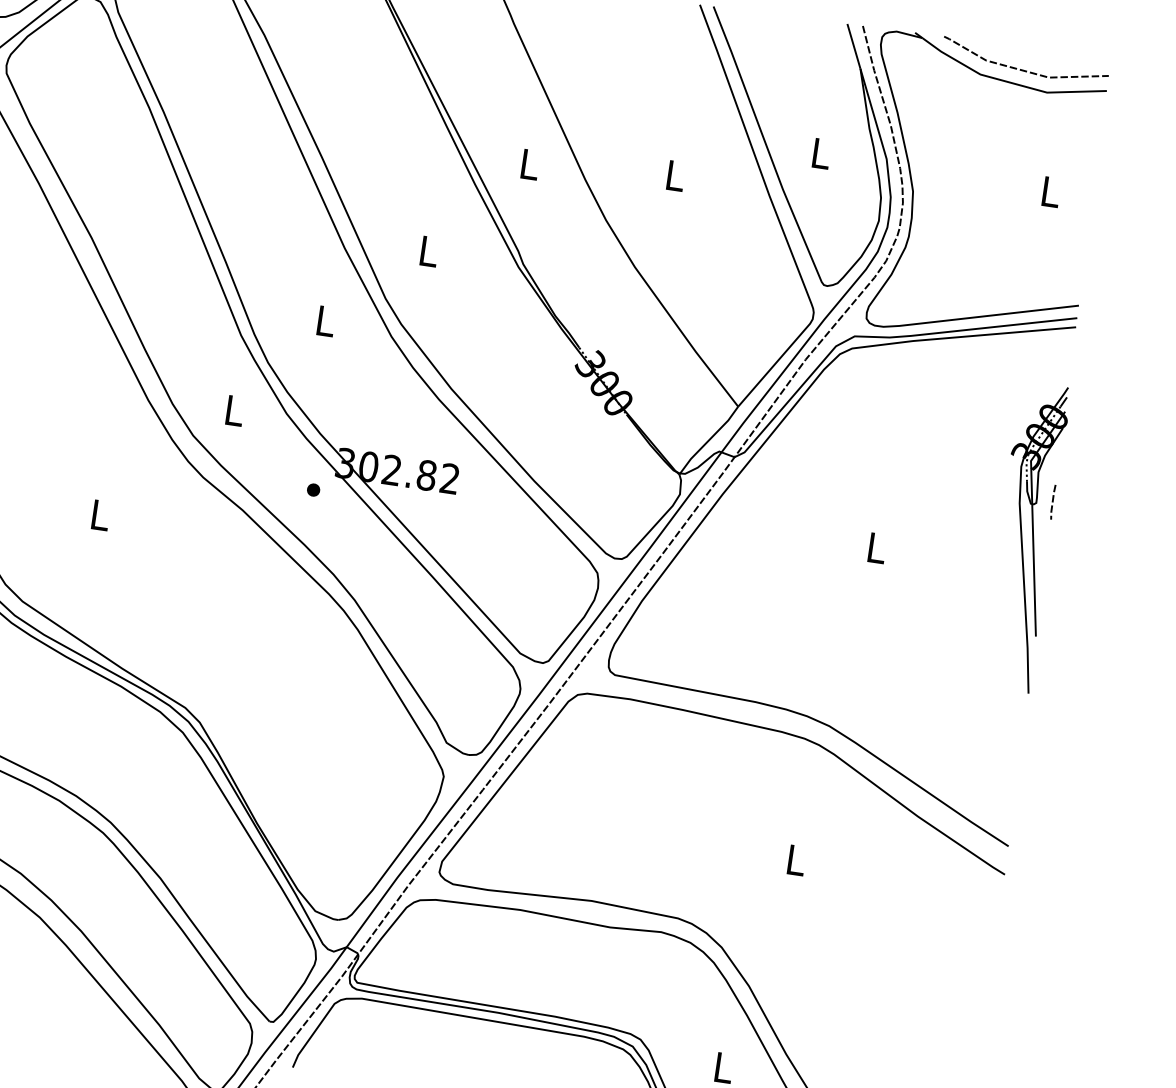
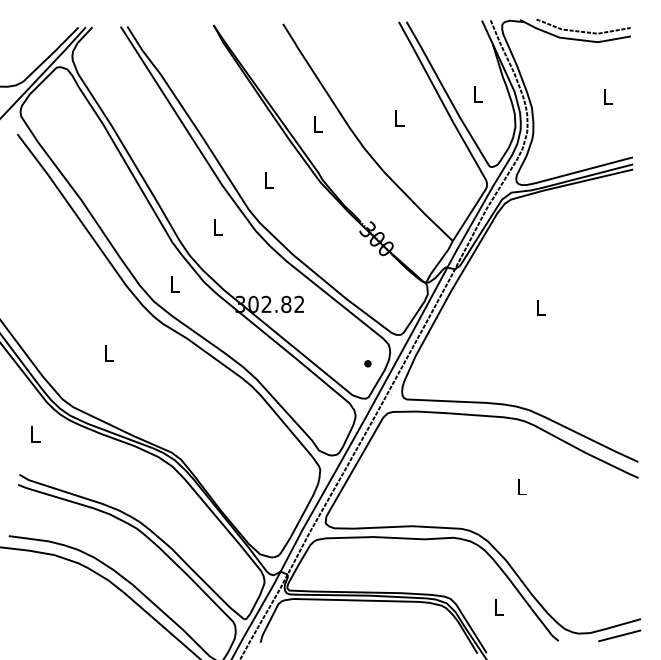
part: (312, 489) -> (367, 363), moved
part: (1025, 536) -> (622, 289), removed

